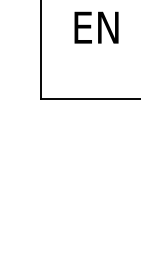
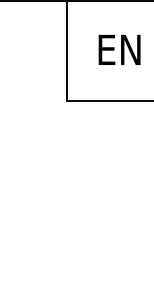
text: (96, 27) -> (119, 49), moved

